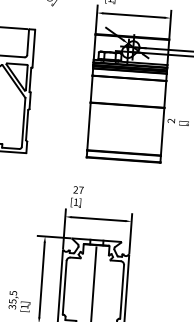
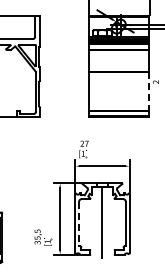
line: (162, 131) -> (149, 91), solid -> dashed
line: (65, 287) -> (79, 223), solid -> dashed

